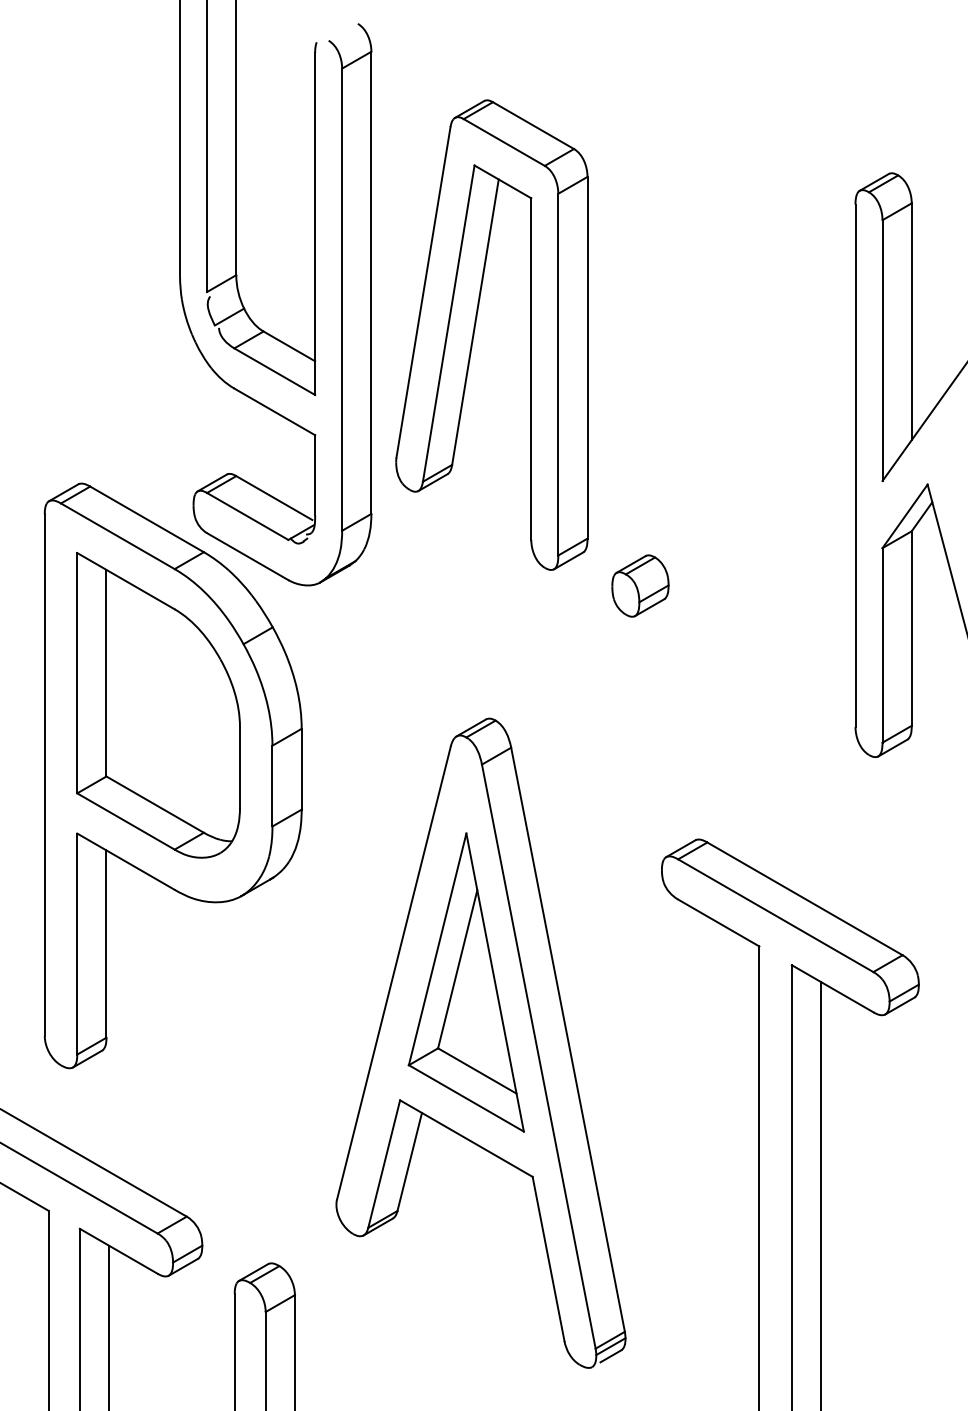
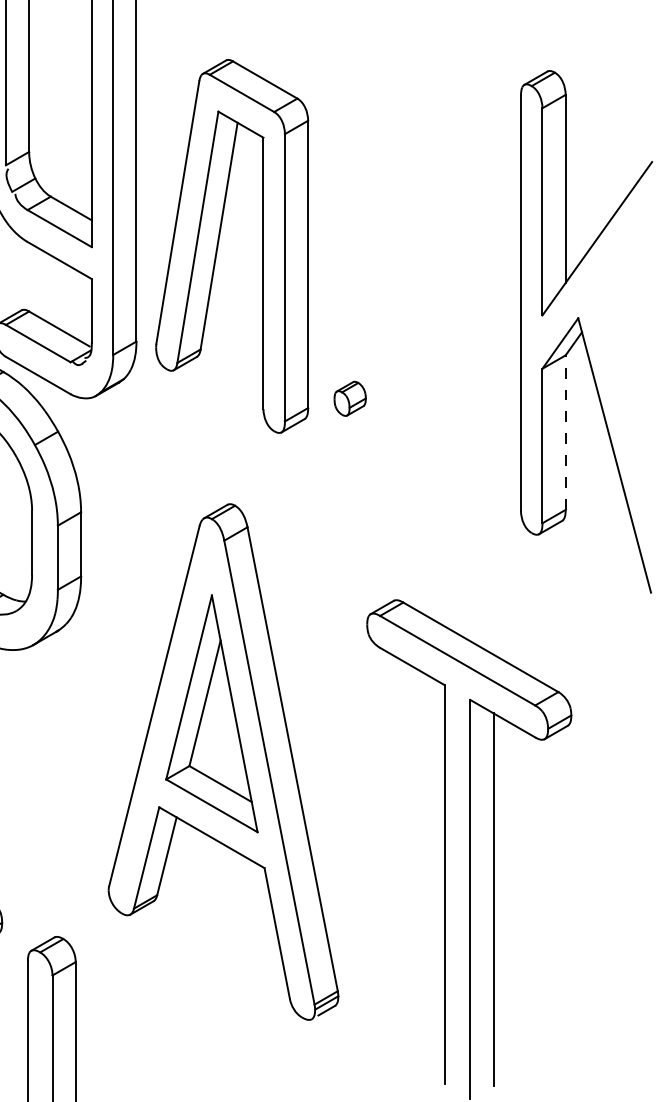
part: (475, 329) -> (219, 241), moved
part: (640, 585) -> (350, 398), size x0.7
line: (911, 628) -> (565, 432), solid -> dashed

